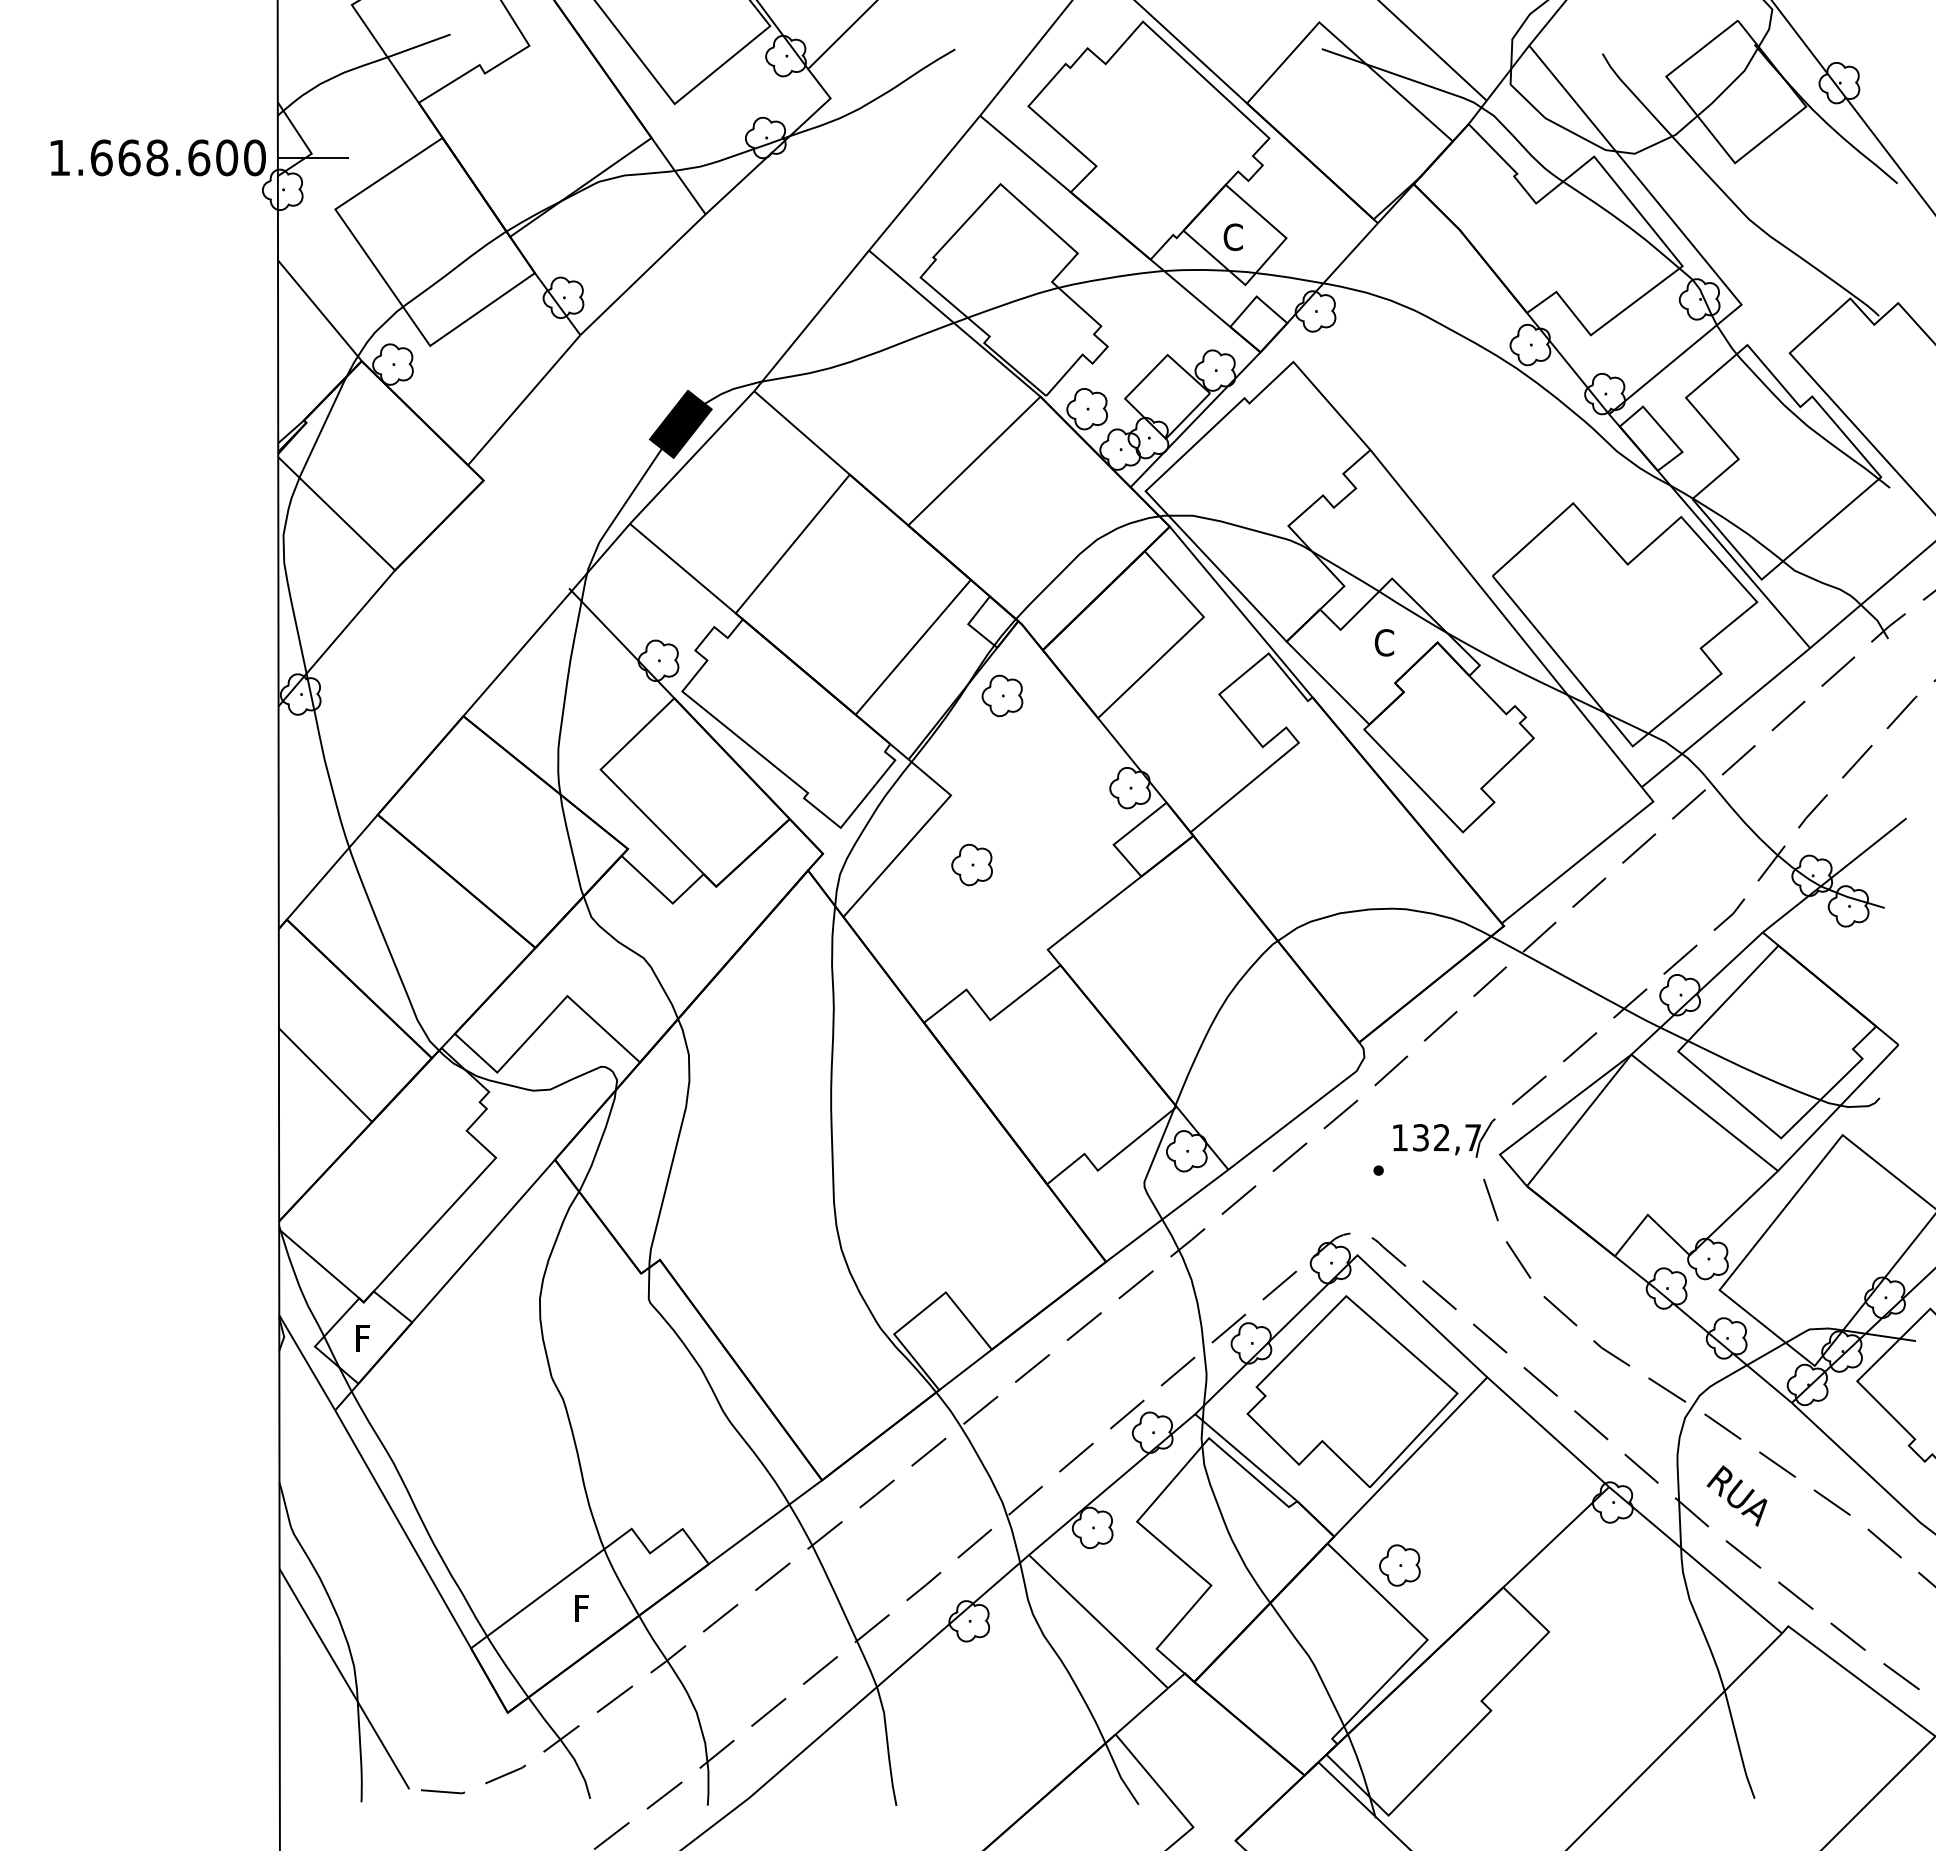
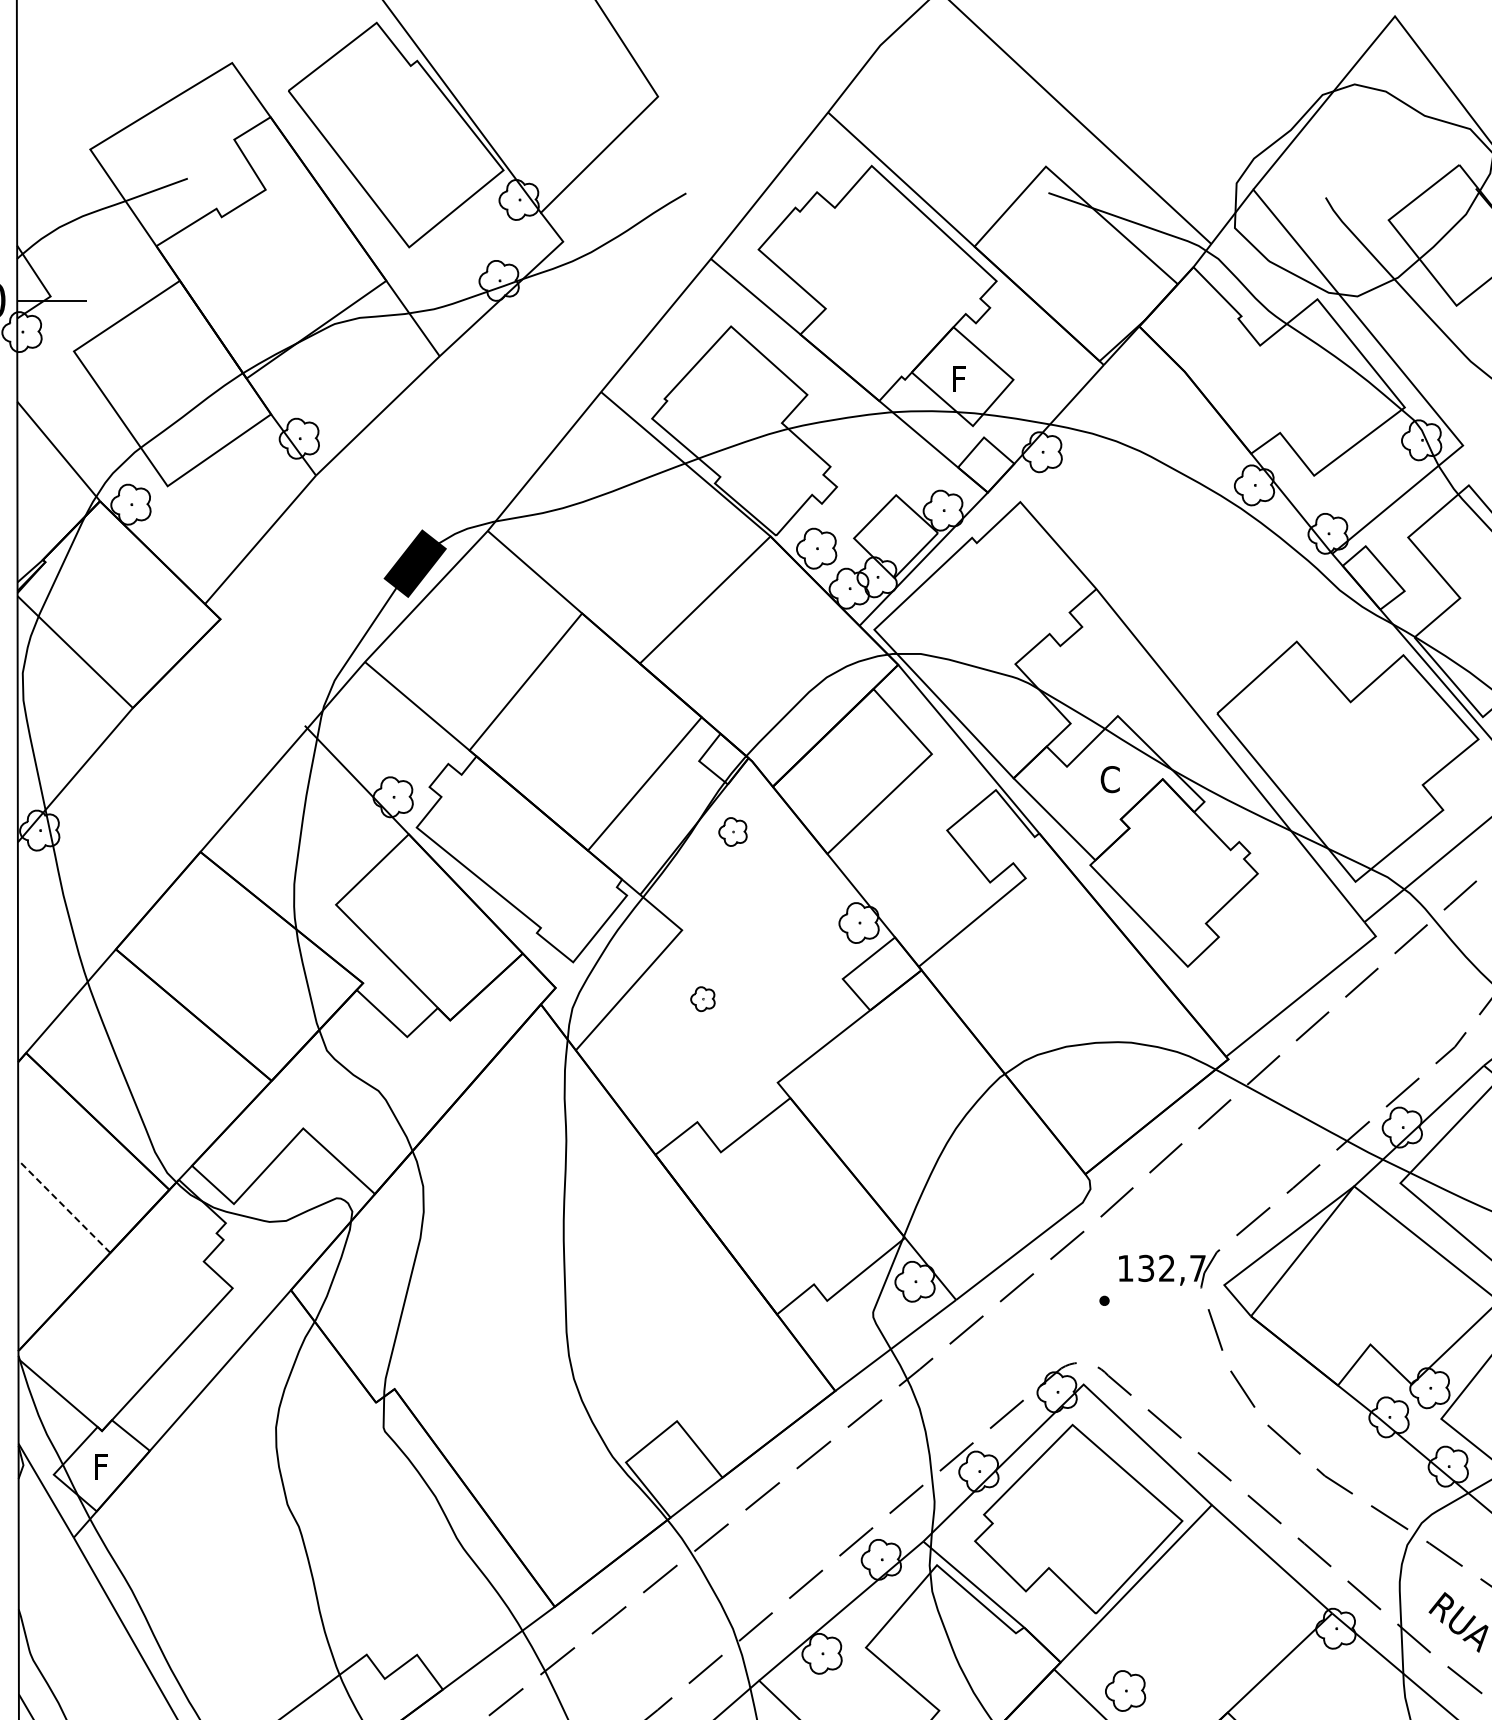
text: (1232, 236) -> (960, 378), C -> F
part: (1002, 695) -> (732, 831), size x0.7
part: (971, 865) -> (702, 999), size x0.6
line: (325, 1074) -> (64, 1205), solid -> dashed

